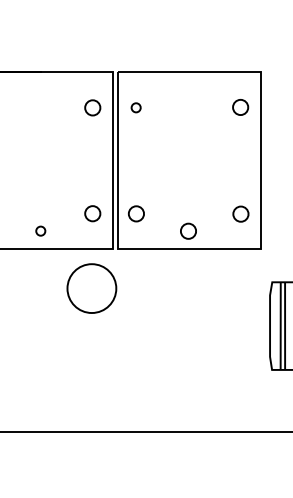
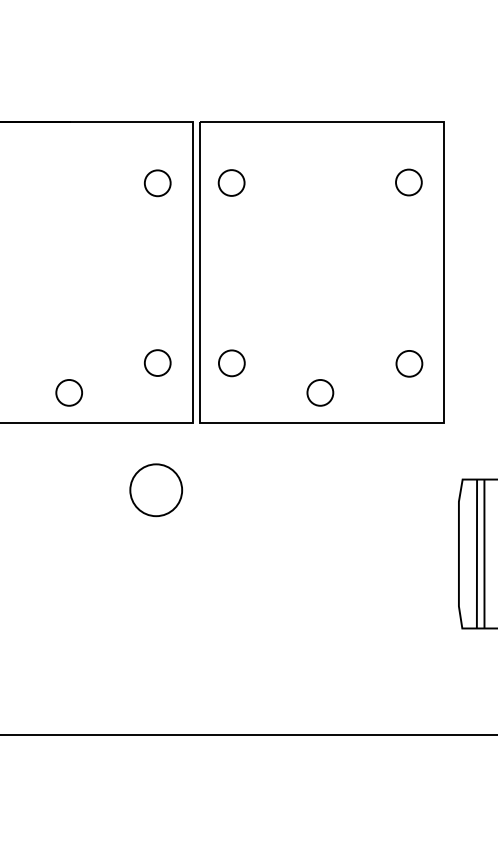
circle: (135, 107) -> (230, 182), size x1.67
circle: (40, 230) -> (68, 391), size x1.67
circle: (91, 288) -> (155, 490), size x0.62

